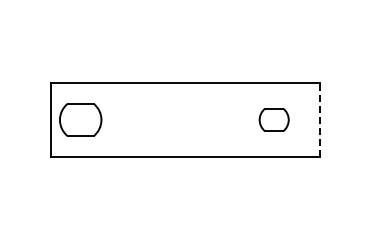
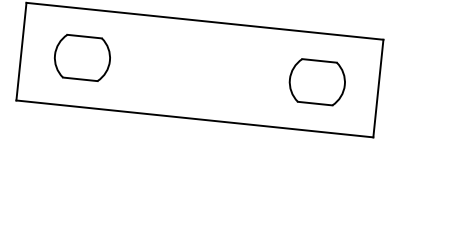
part: (80, 119) -> (82, 57), moved
part: (273, 119) -> (316, 81), size x1.43
line: (320, 119) -> (378, 87), dashed -> solid

